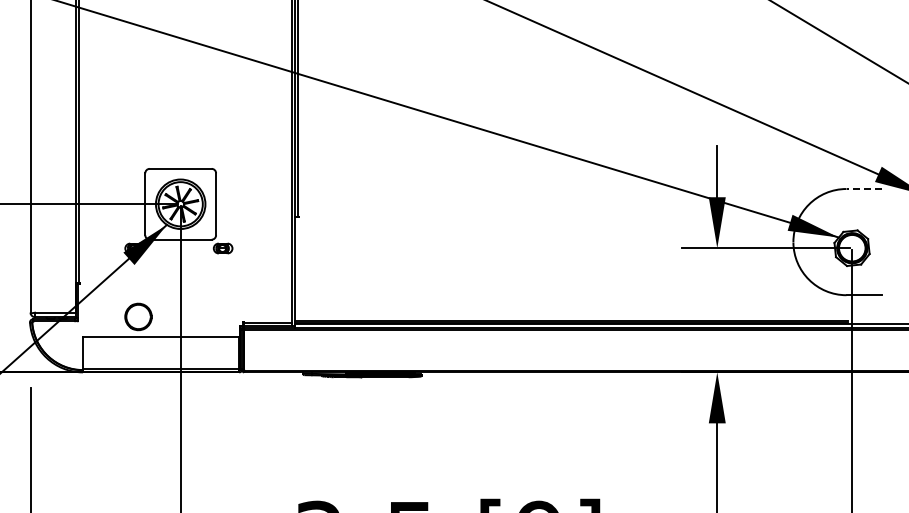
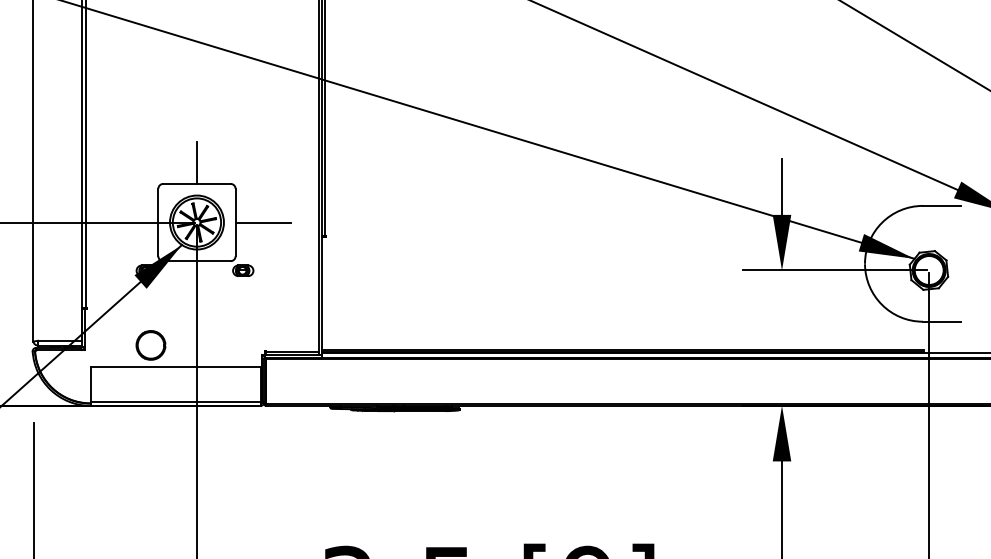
line: (180, 149) -> (196, 162), added
line: (863, 189) -> (941, 206), dashed -> solid
line: (241, 204) -> (263, 222), added

